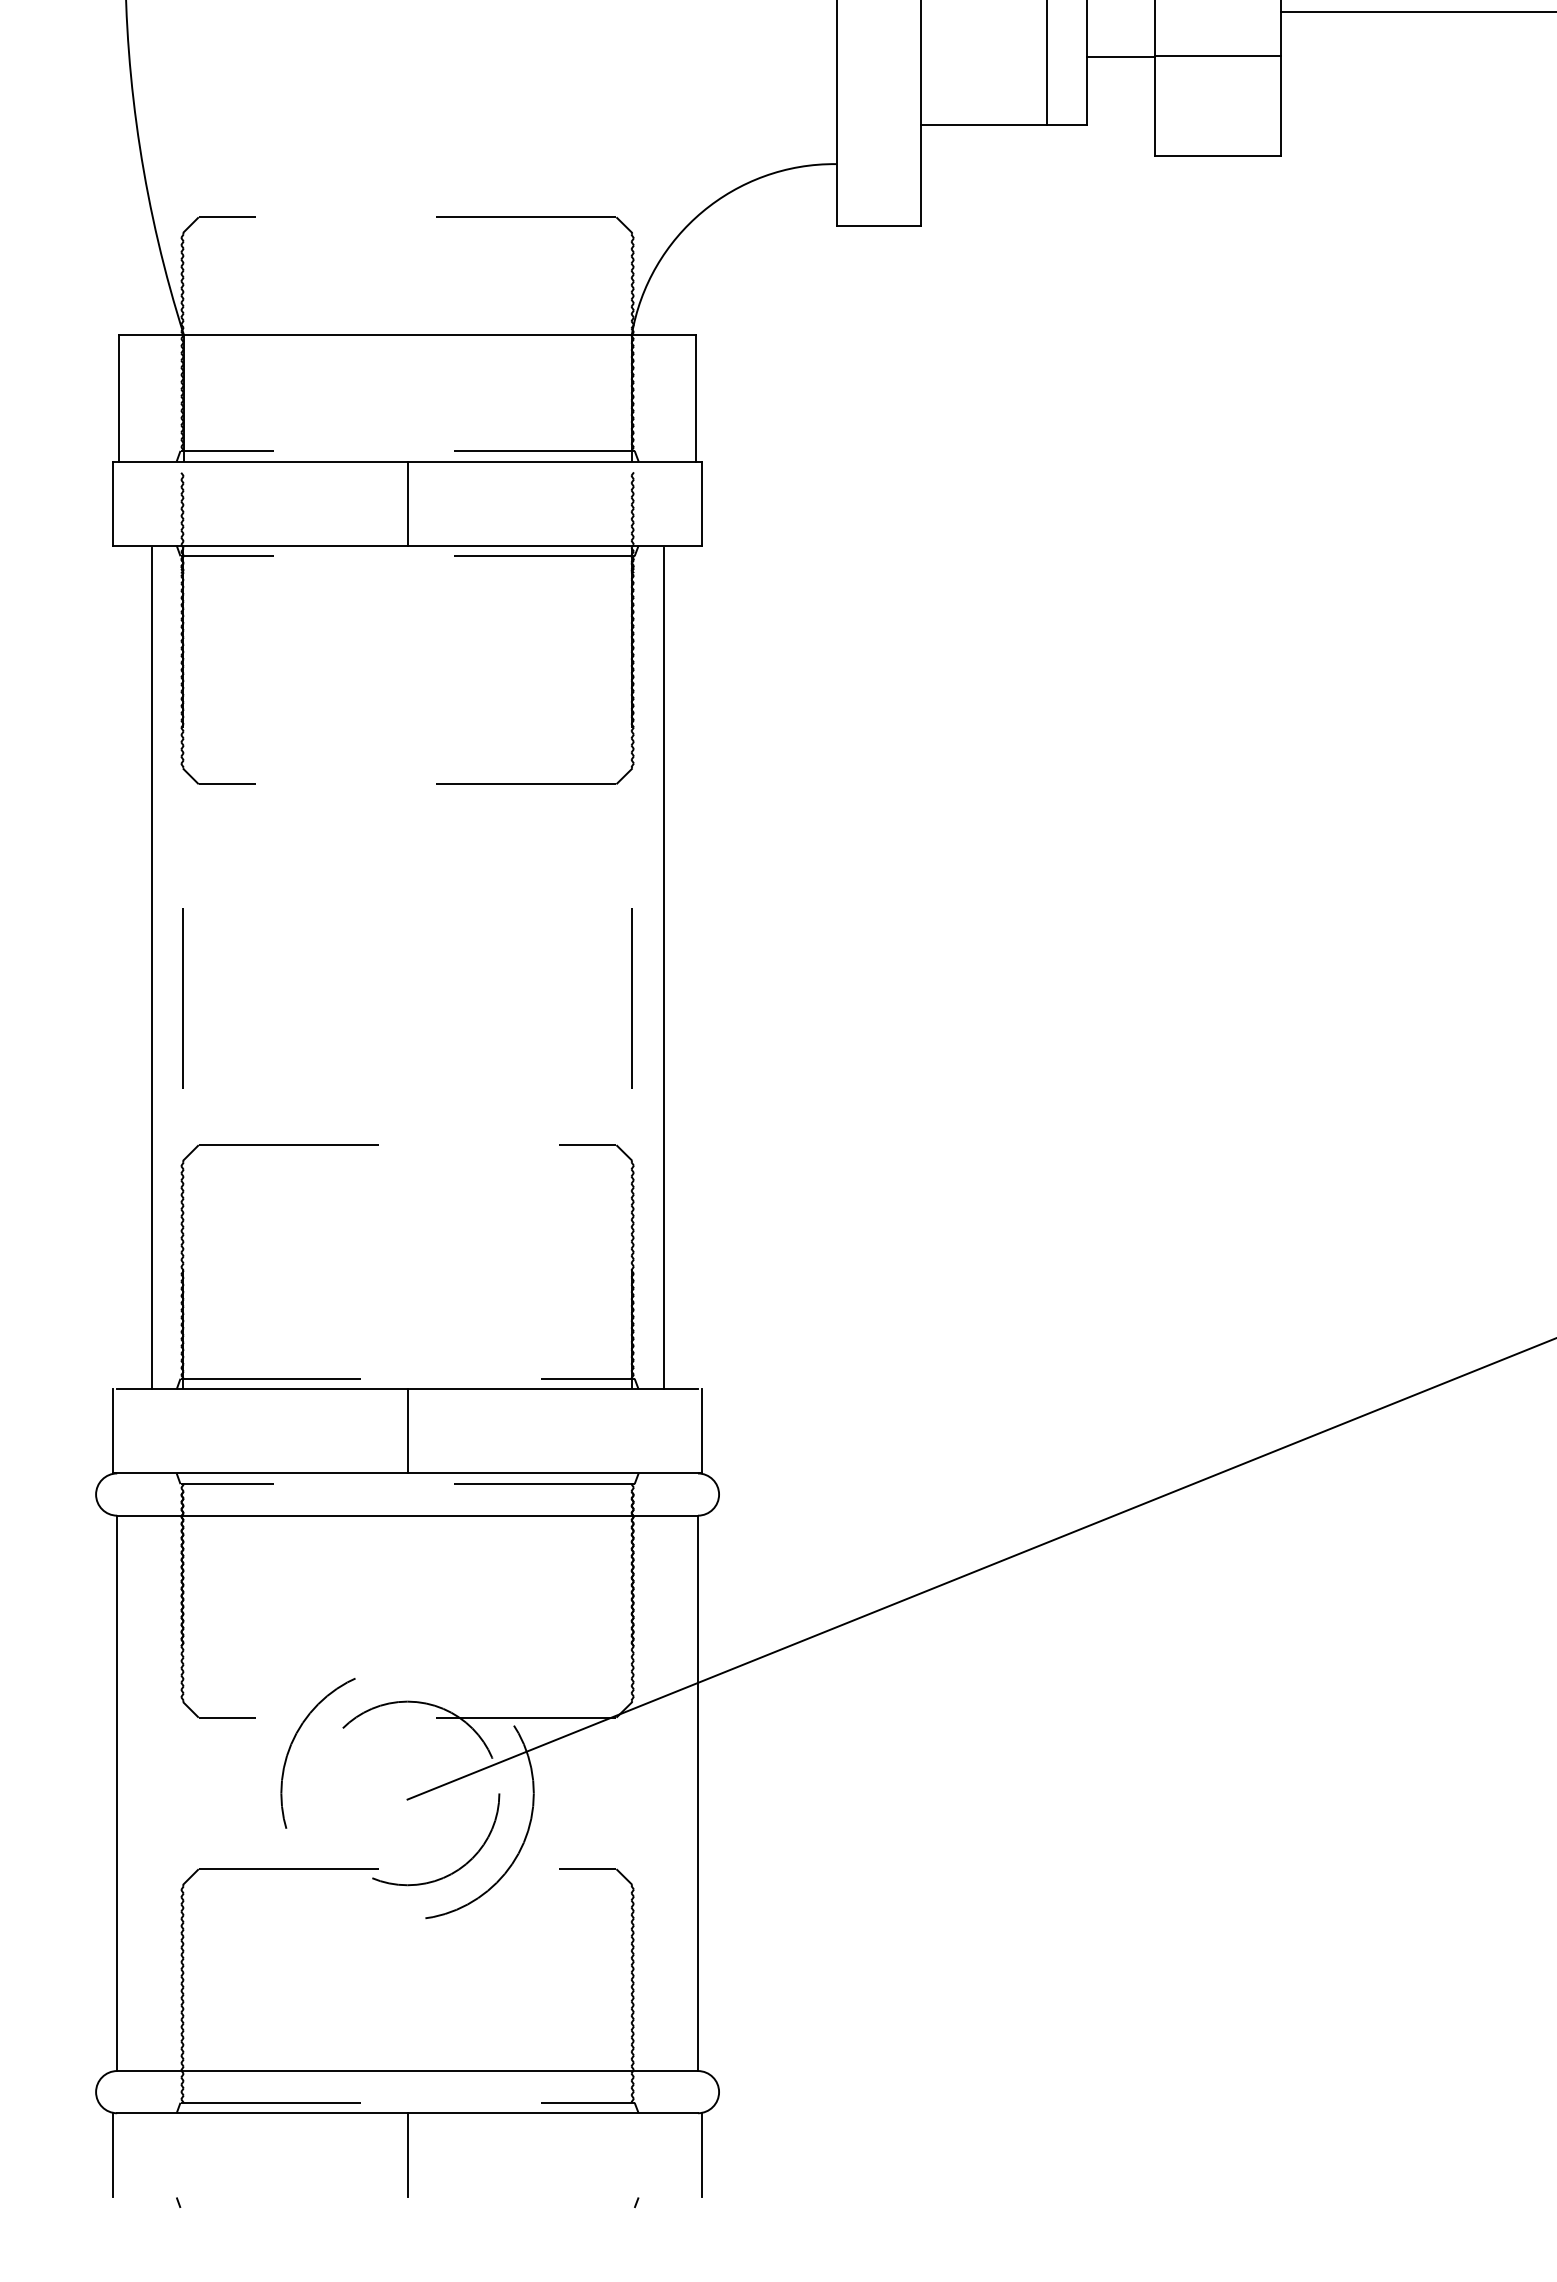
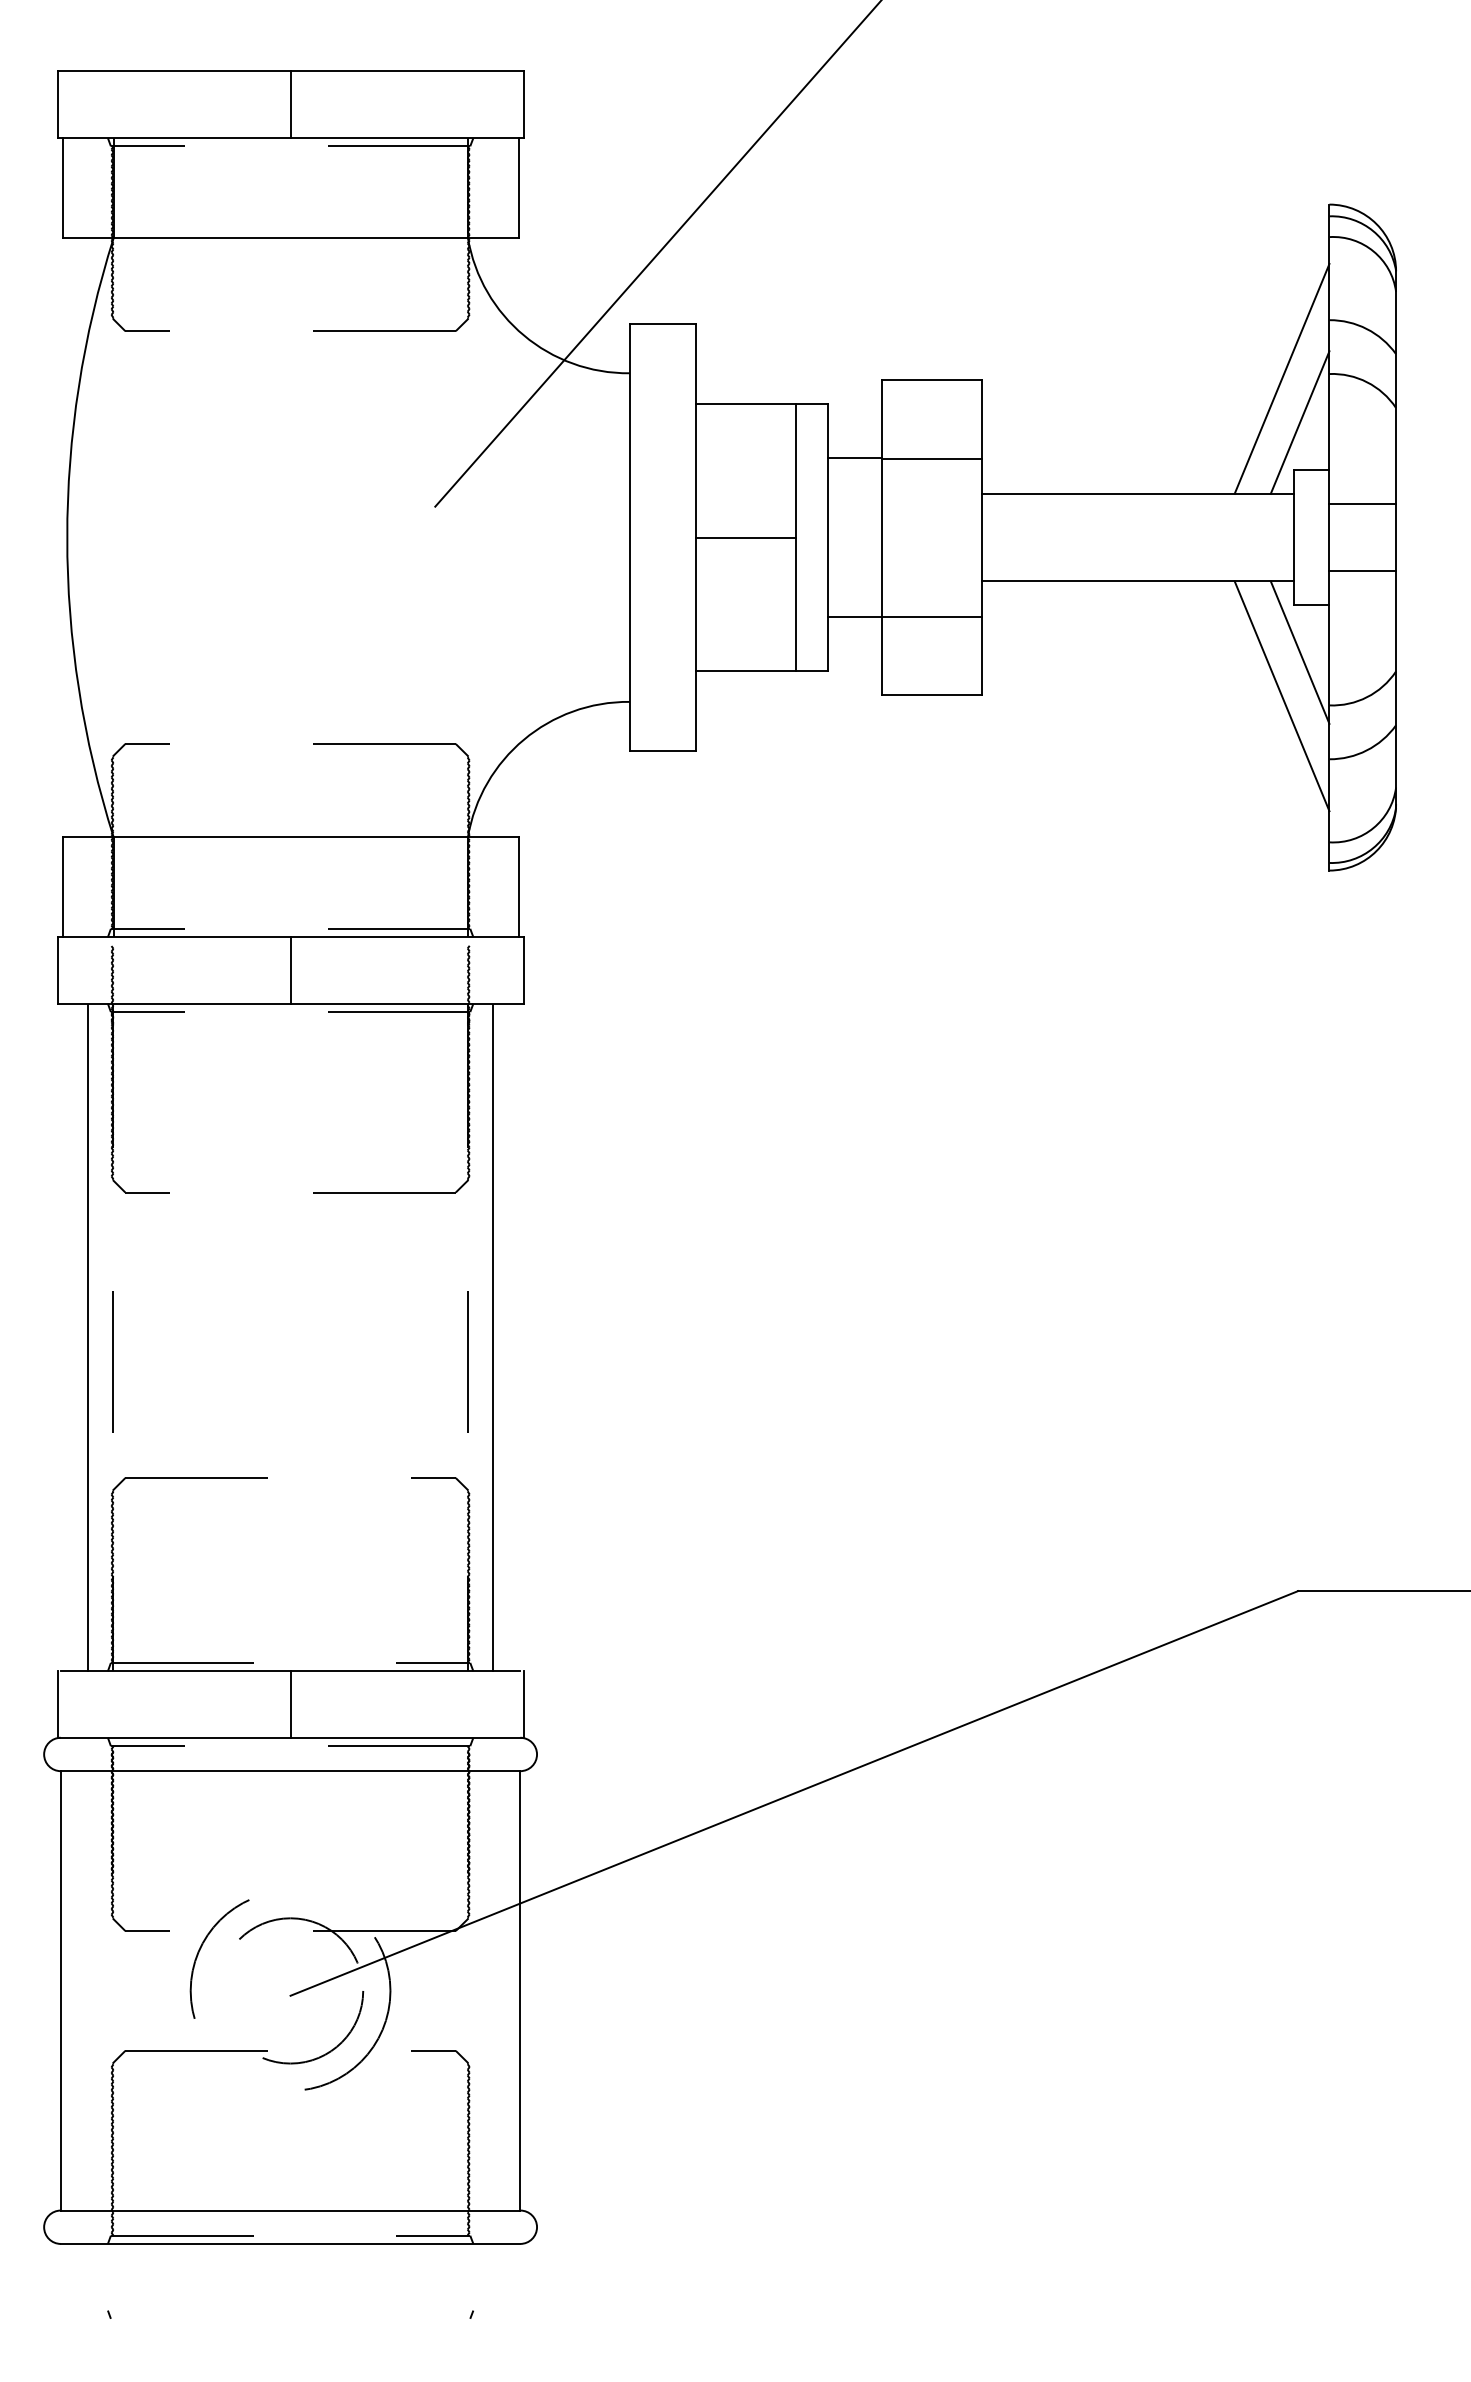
line: (112, 2154) -> (57, 2276), removed
line: (407, 2154) -> (290, 2276), removed
line: (701, 2154) -> (523, 2276), removed

